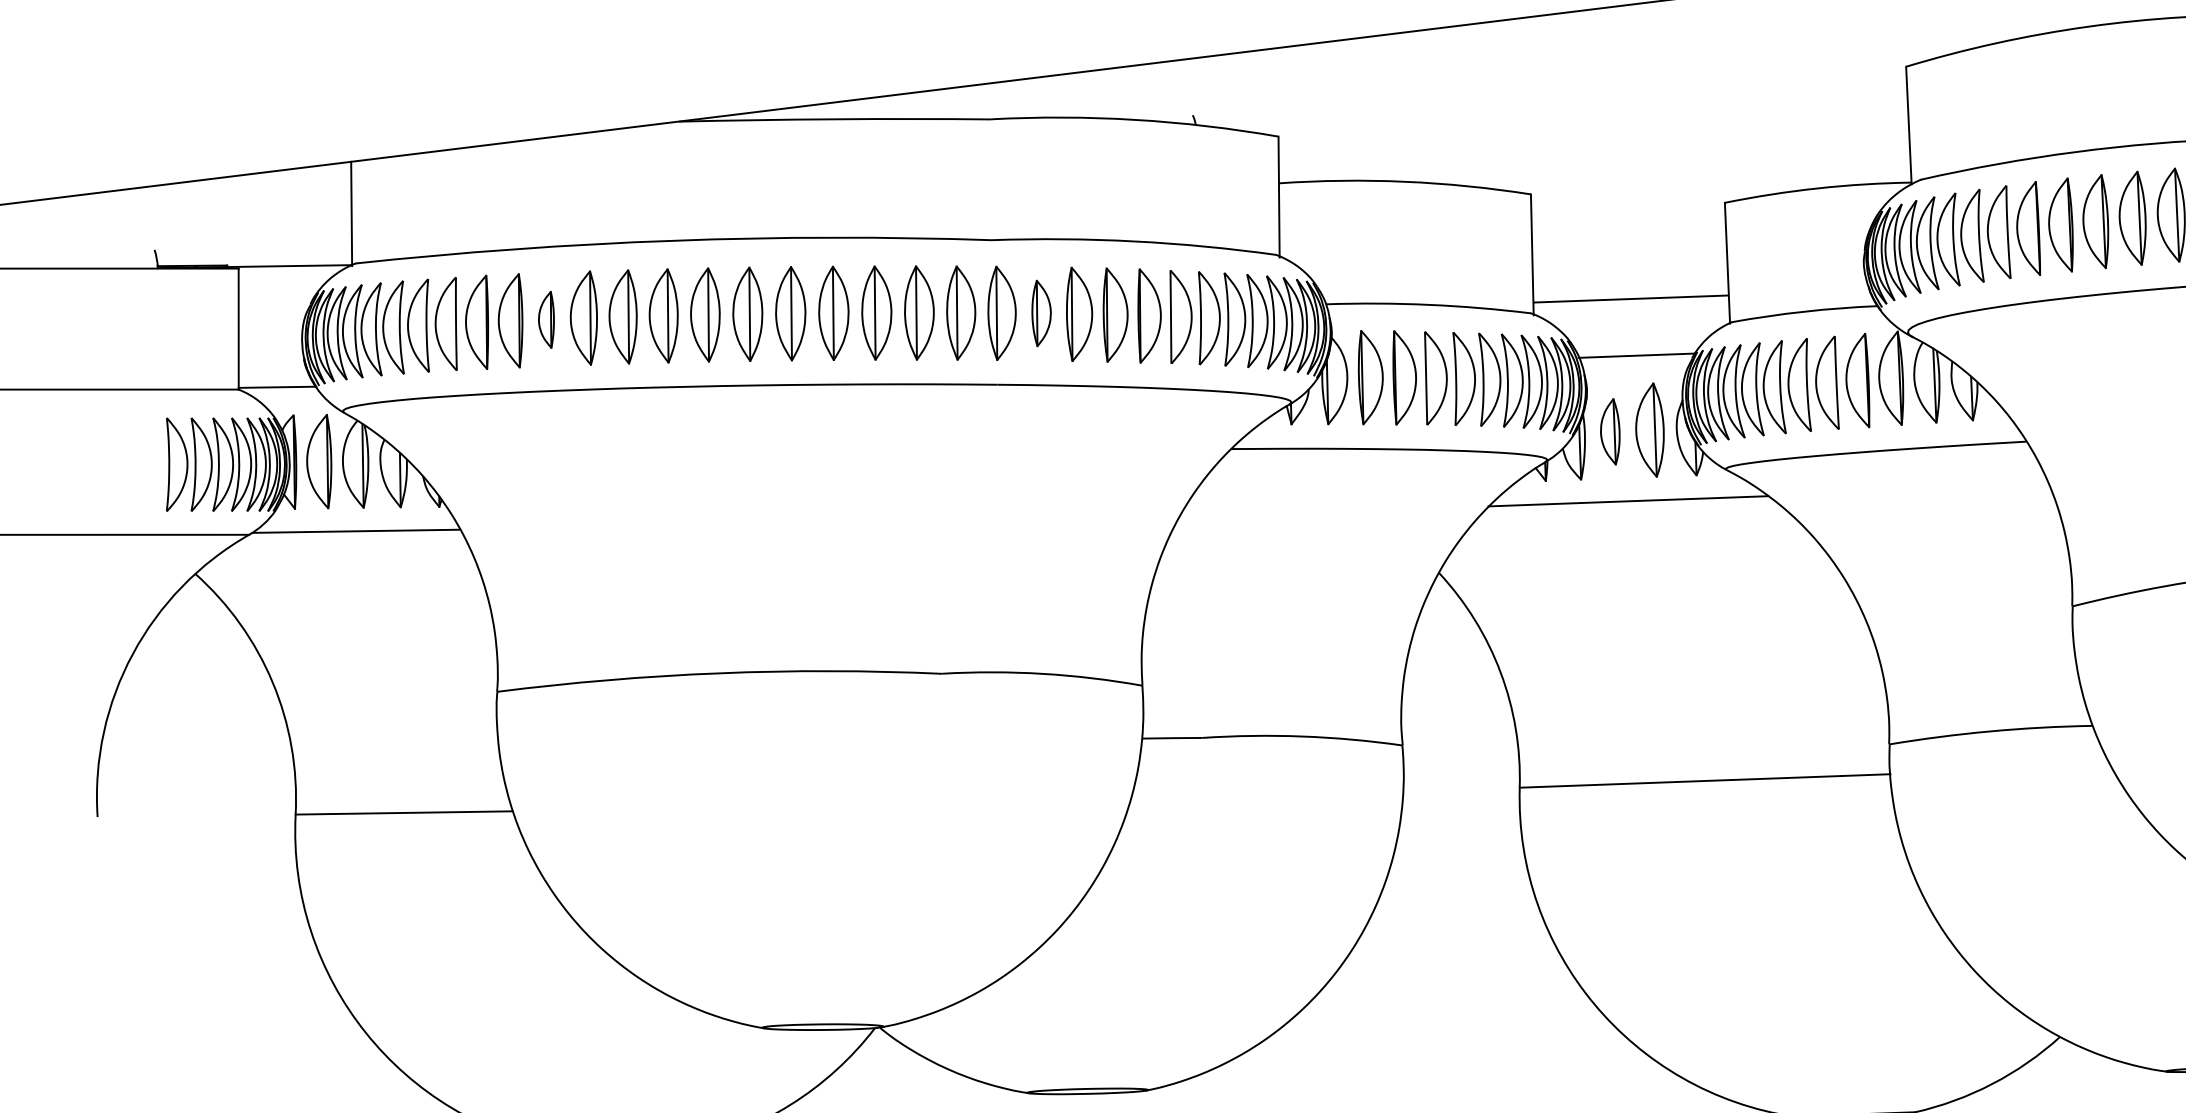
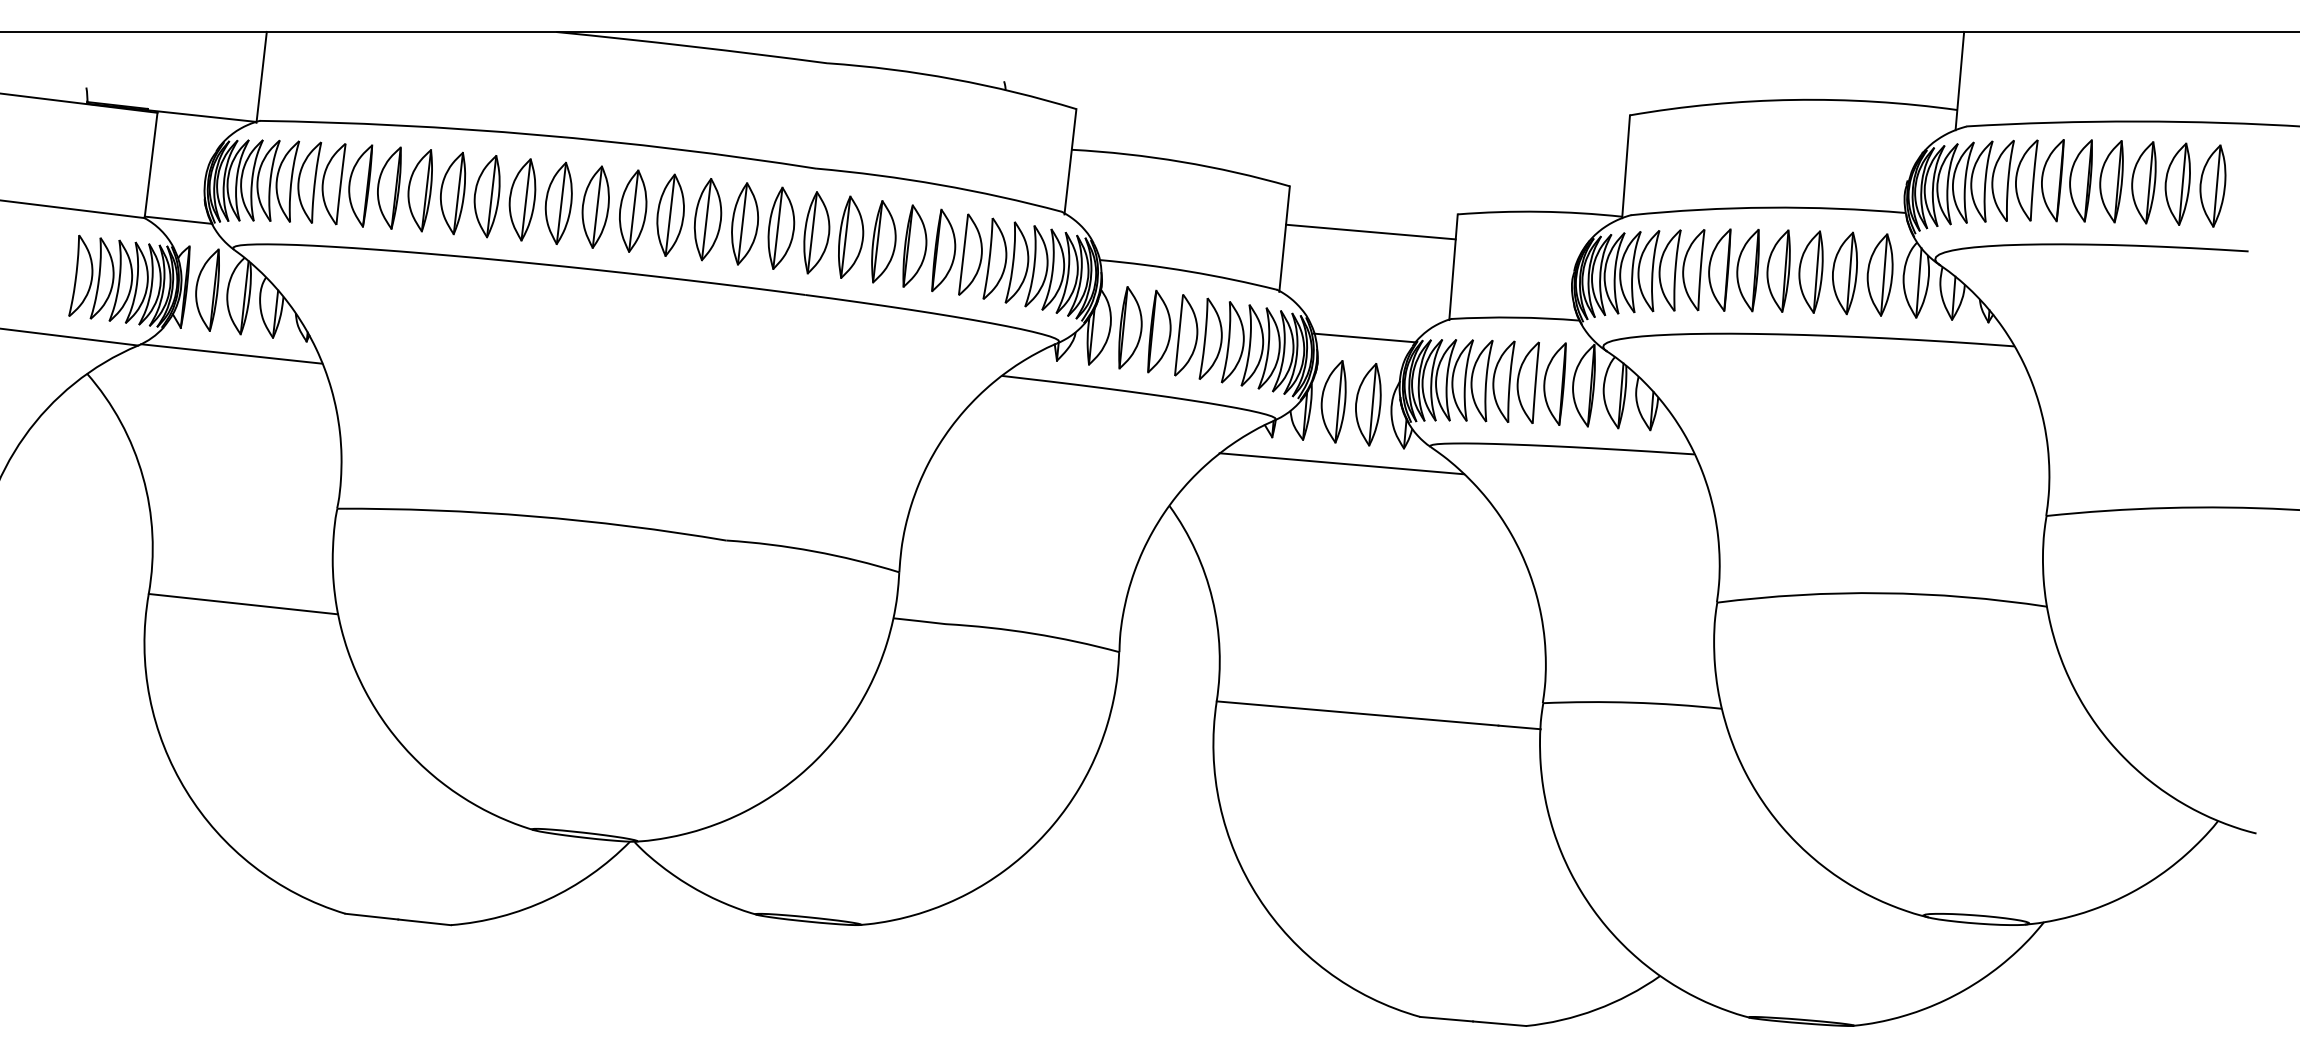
line: (1630, 298) -> (1370, 231), moved
part: (1041, 312) -> (851, 236), size x1.43
part: (546, 320) -> (419, 190), size x1.67
part: (1610, 431) -> (1333, 401), size x1.43

